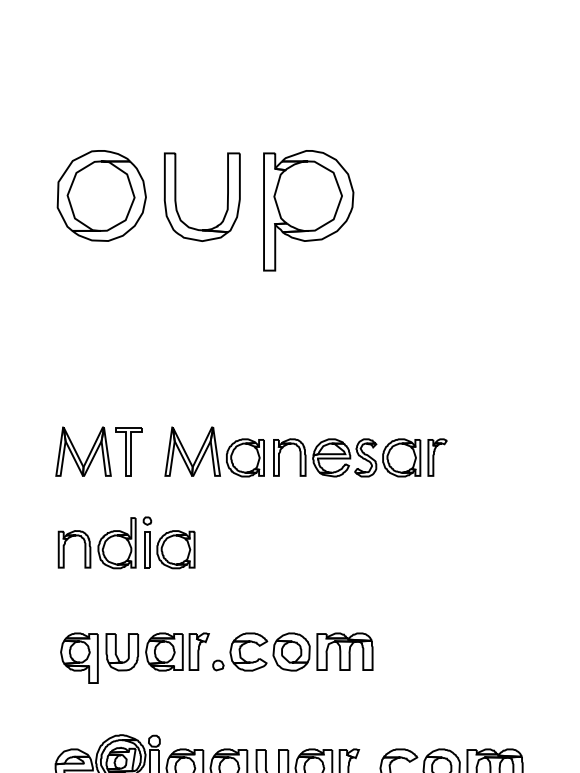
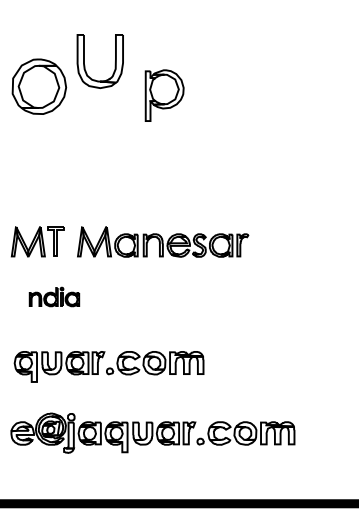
part: (177, 203) -> (85, 65), moved
part: (308, 210) -> (164, 95), size x0.7
part: (126, 541) -> (54, 296), size x0.6

